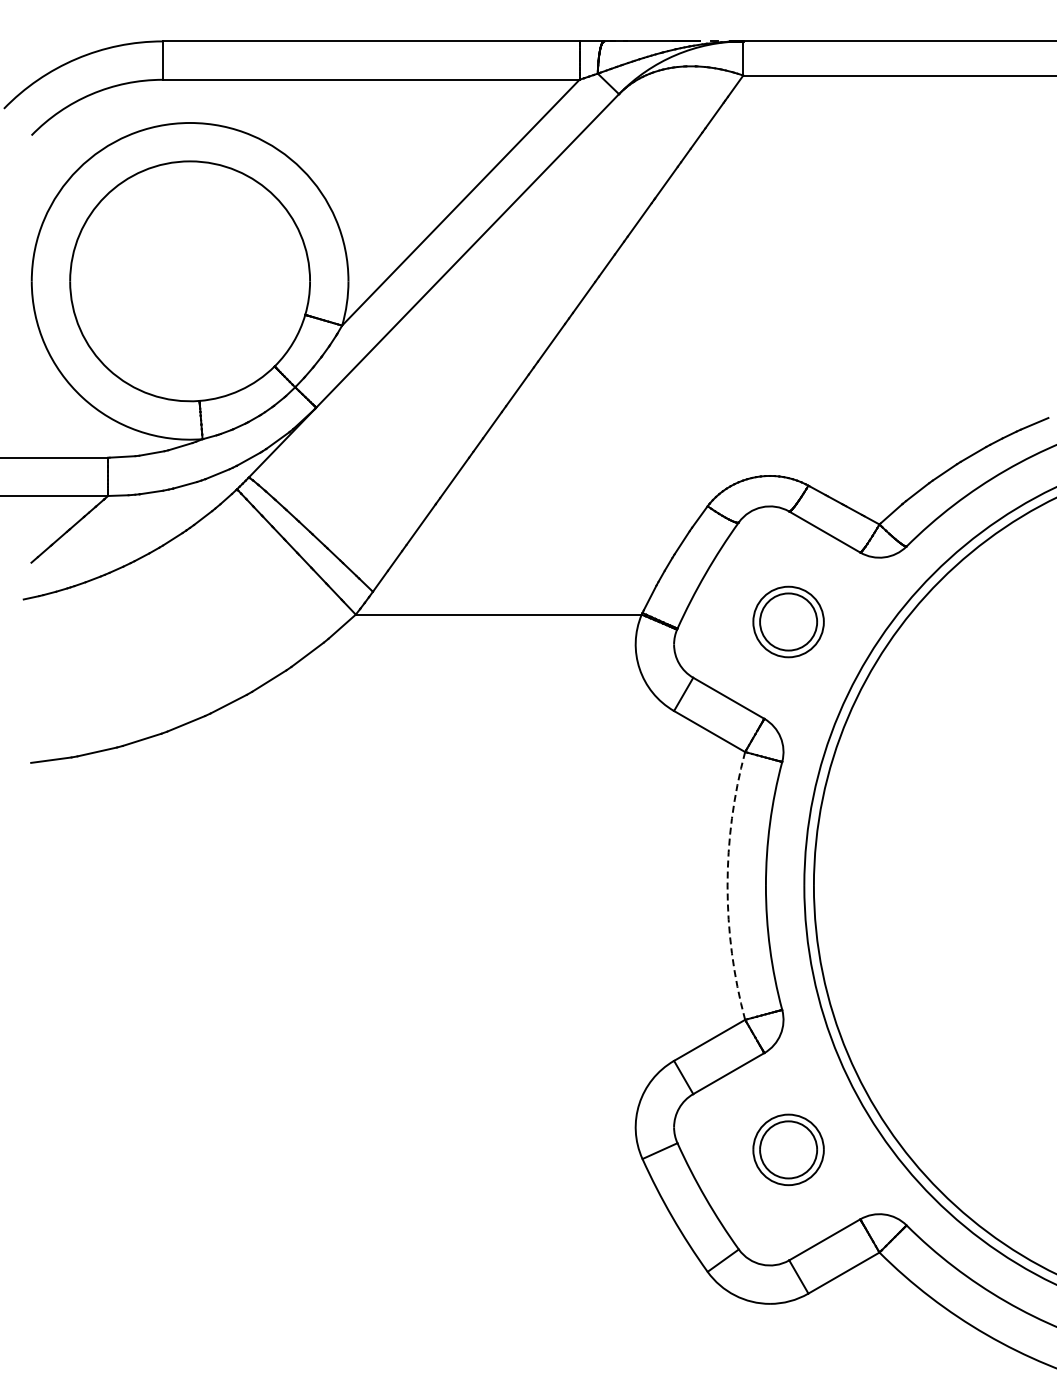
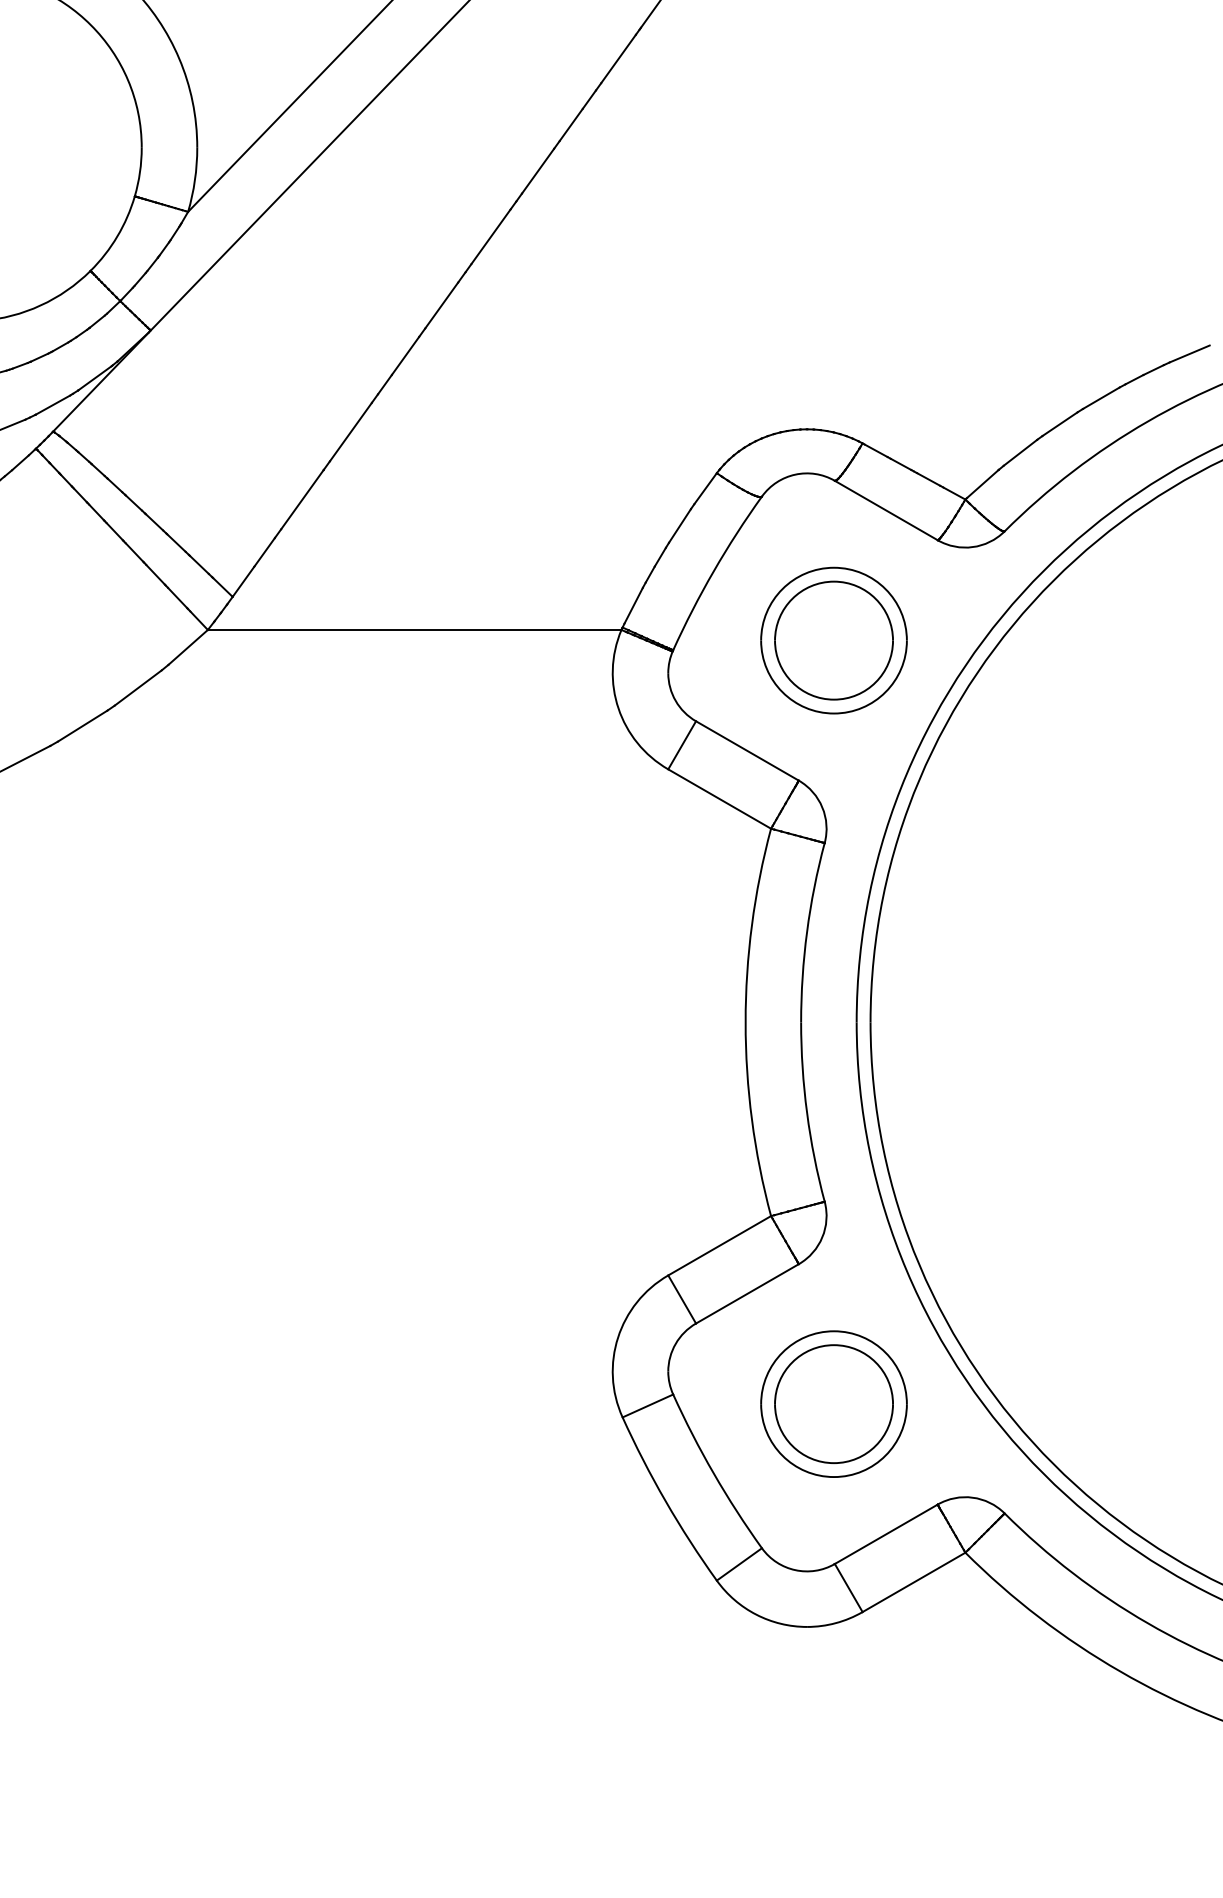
part: (788, 621) -> (833, 639), size x1.43
arc: (727, 885) -> (745, 1021), dashed -> solid
part: (788, 1149) -> (833, 1403), size x1.43

